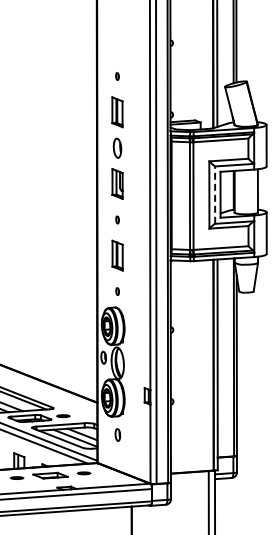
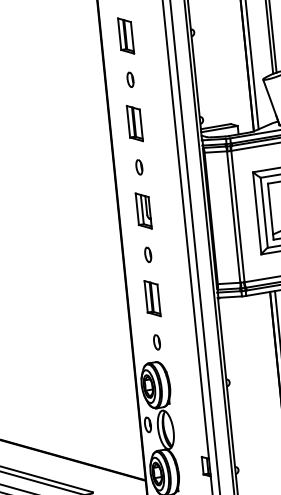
part: (117, 40) -> (126, 35), added
part: (117, 76) -> (130, 79), size x1.67
part: (117, 147) -> (139, 166), size x0.62
line: (215, 195) -> (264, 213), dashed -> solid
part: (117, 219) -> (148, 254), size x1.67
part: (117, 291) -> (156, 342), size x1.67

